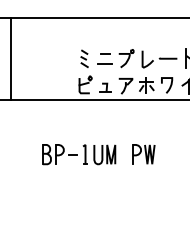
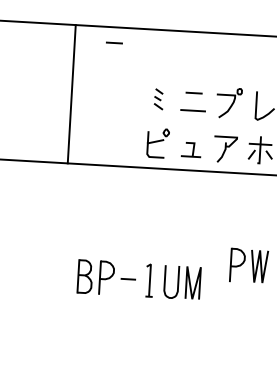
line: (56, 26) -> (114, 42), added
line: (10, 58) -> (71, 93), moved
part: (84, 58) -> (158, 98), size x0.7
part: (79, 154) -> (139, 279), moved

